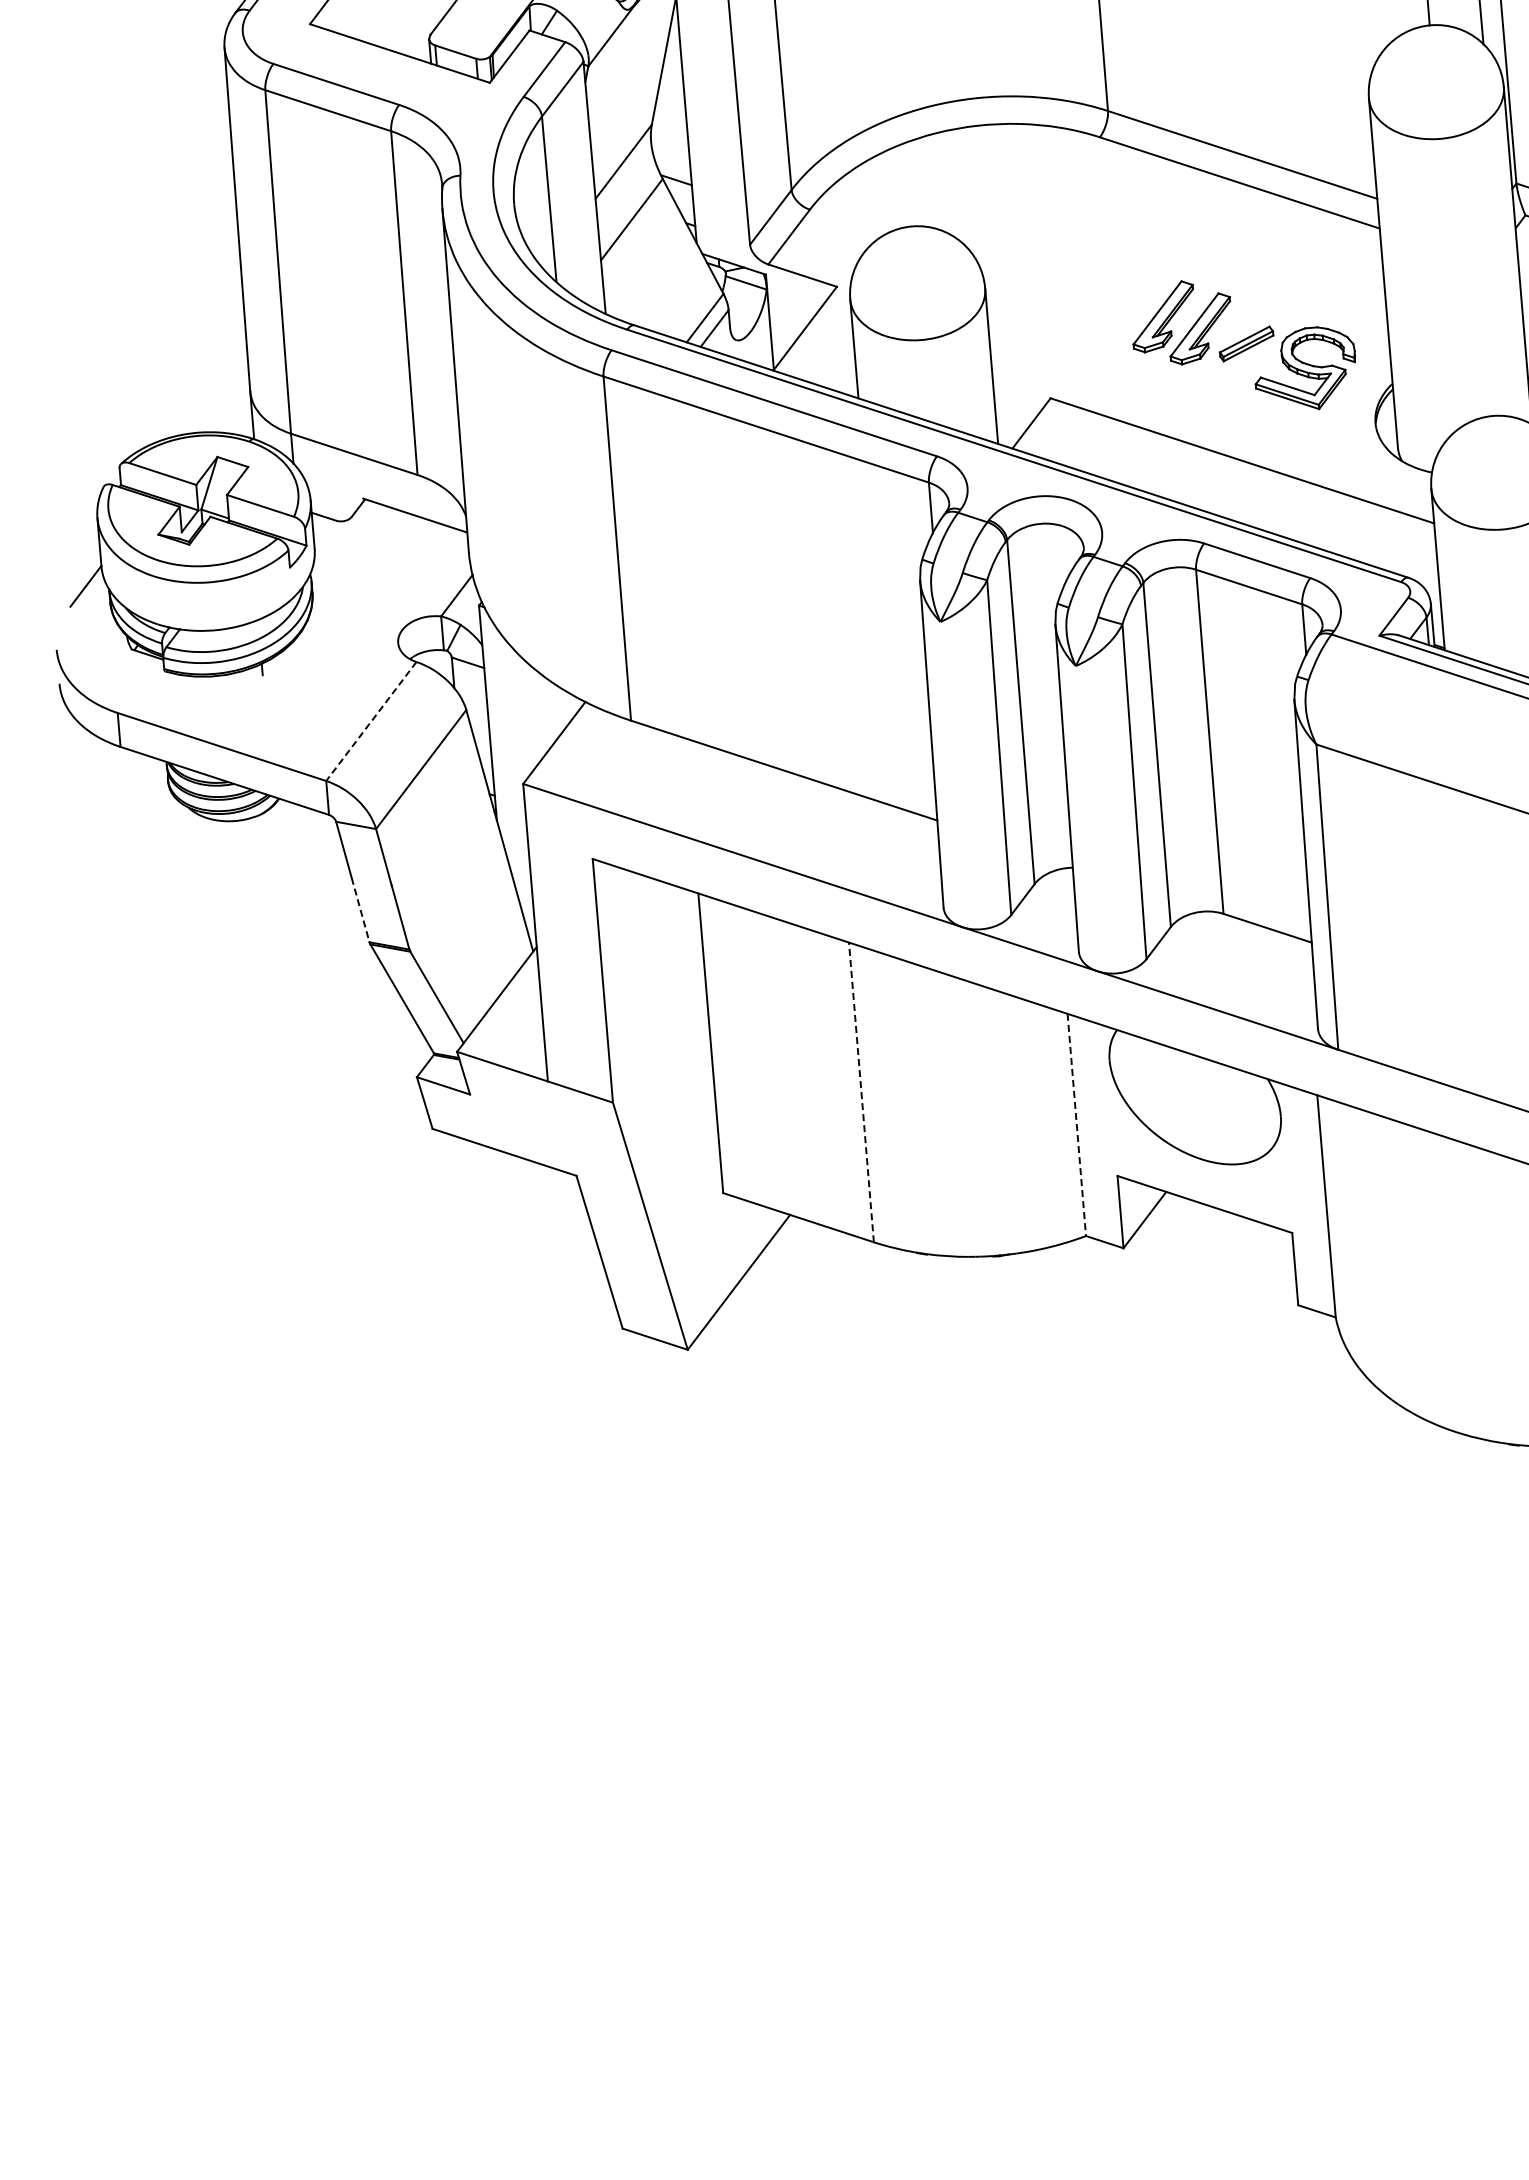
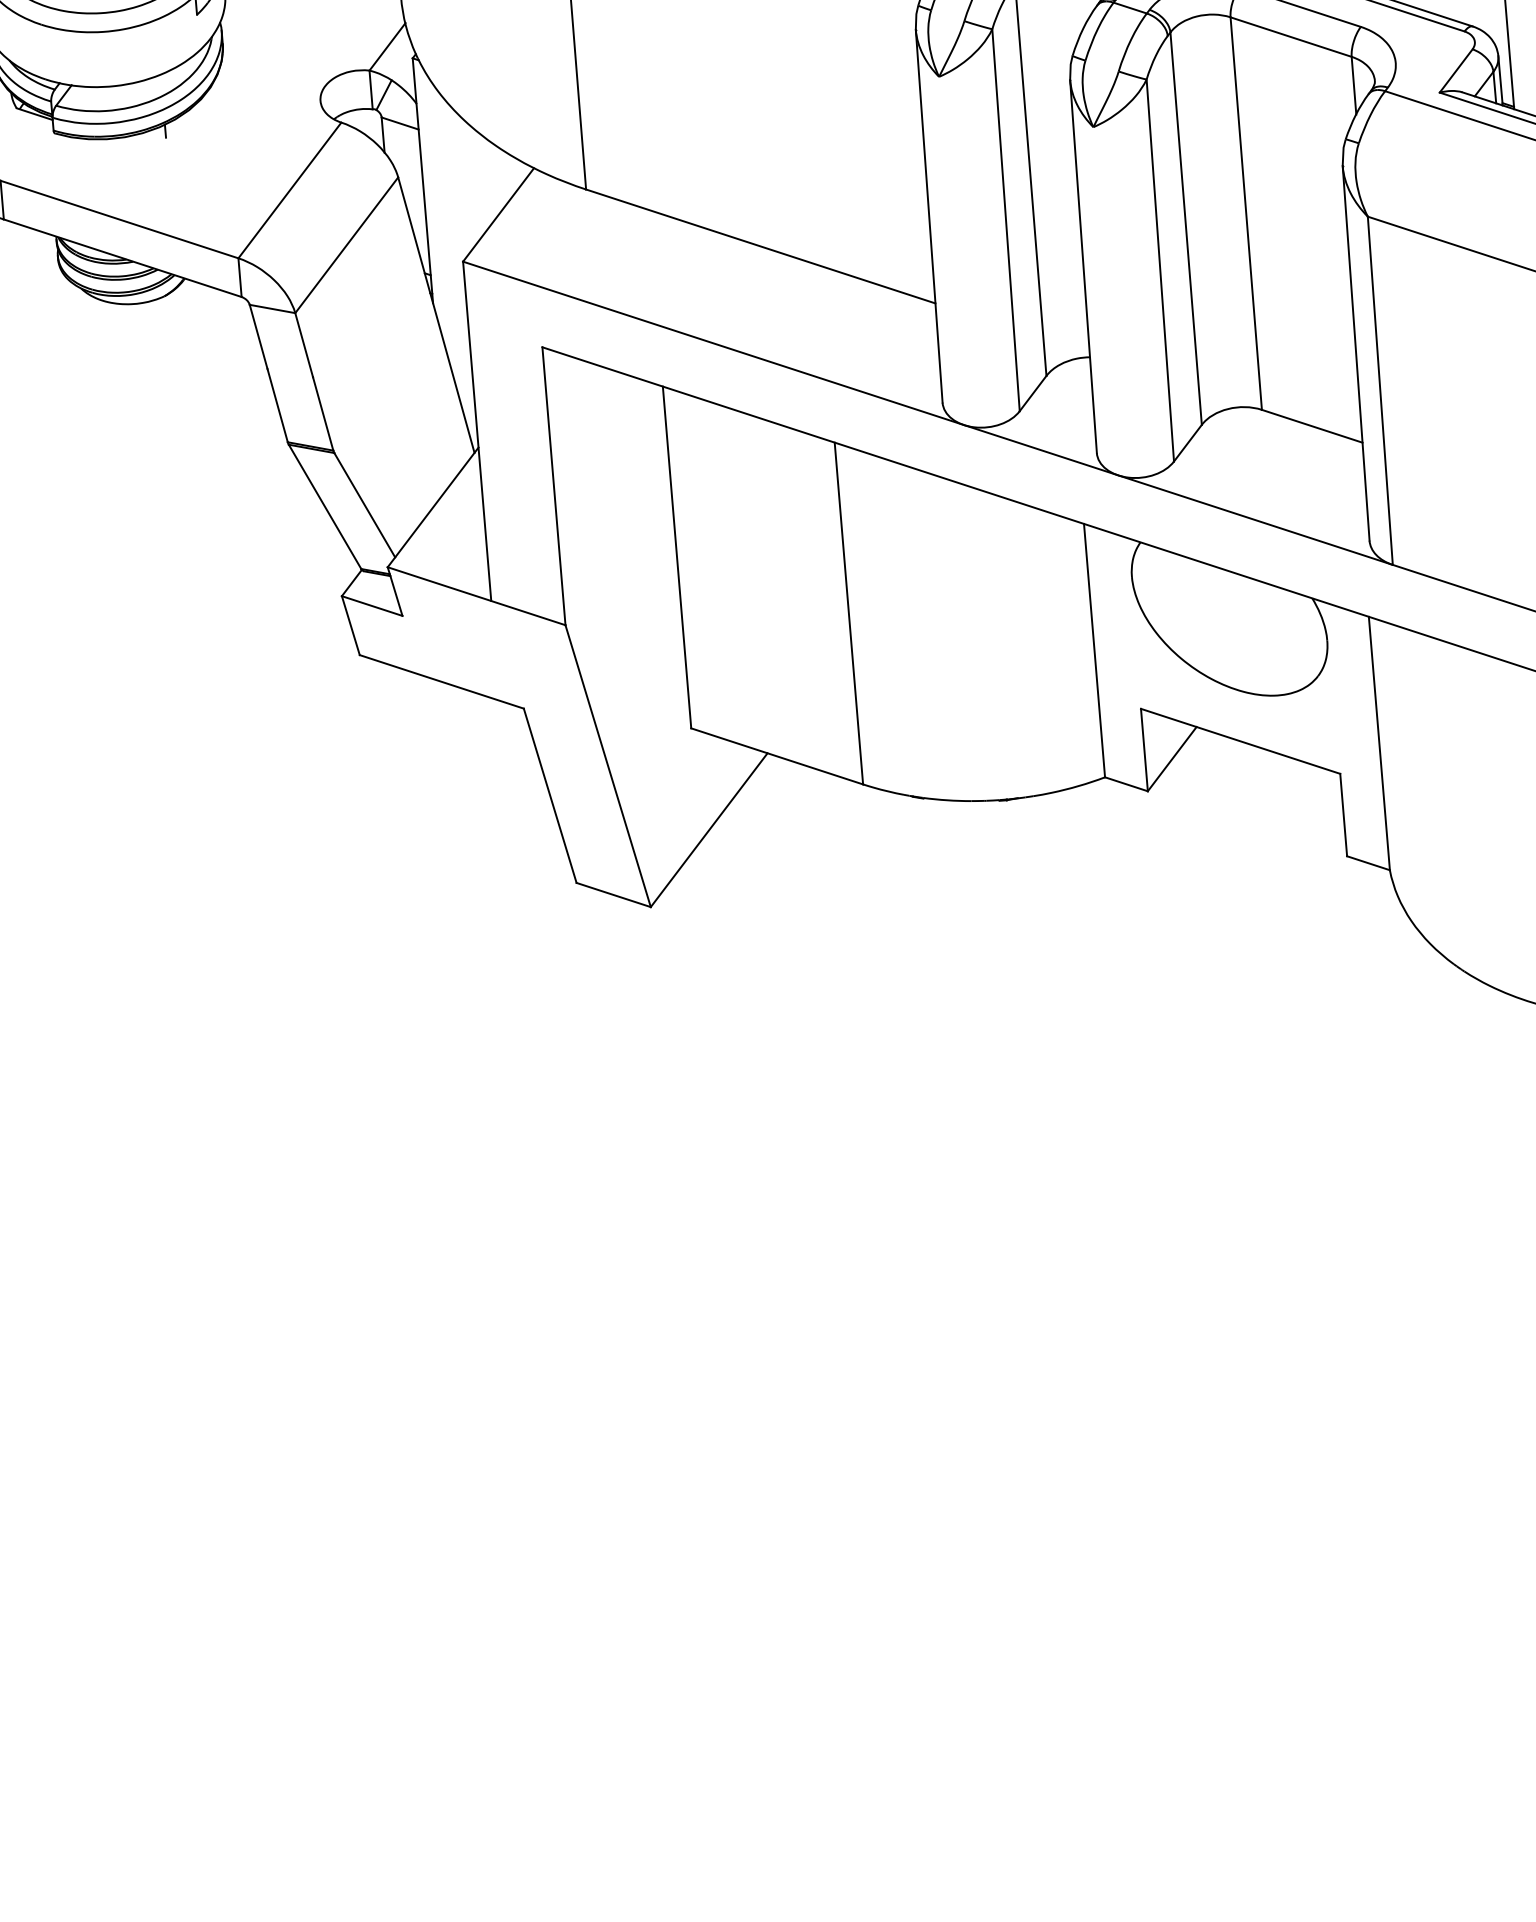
line: (371, 721) -> (290, 190), dashed -> solid
line: (360, 910) -> (277, 406), dashed -> solid
line: (861, 1091) -> (848, 612), dashed -> solid
line: (1076, 1125) -> (1094, 651), dashed -> solid

